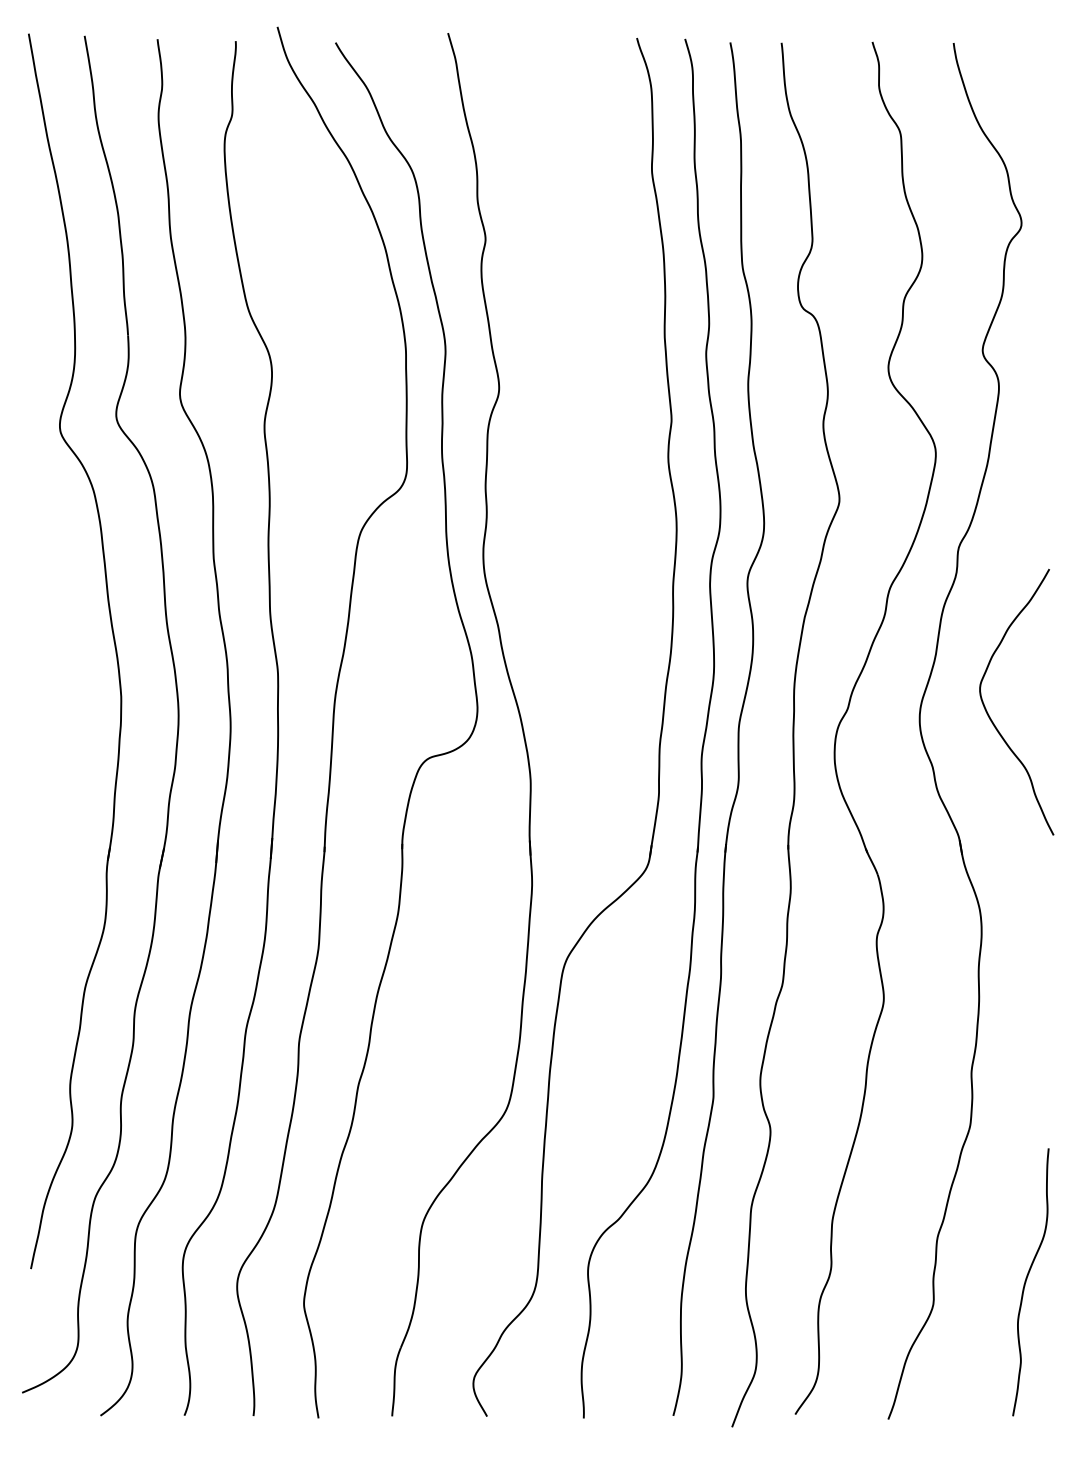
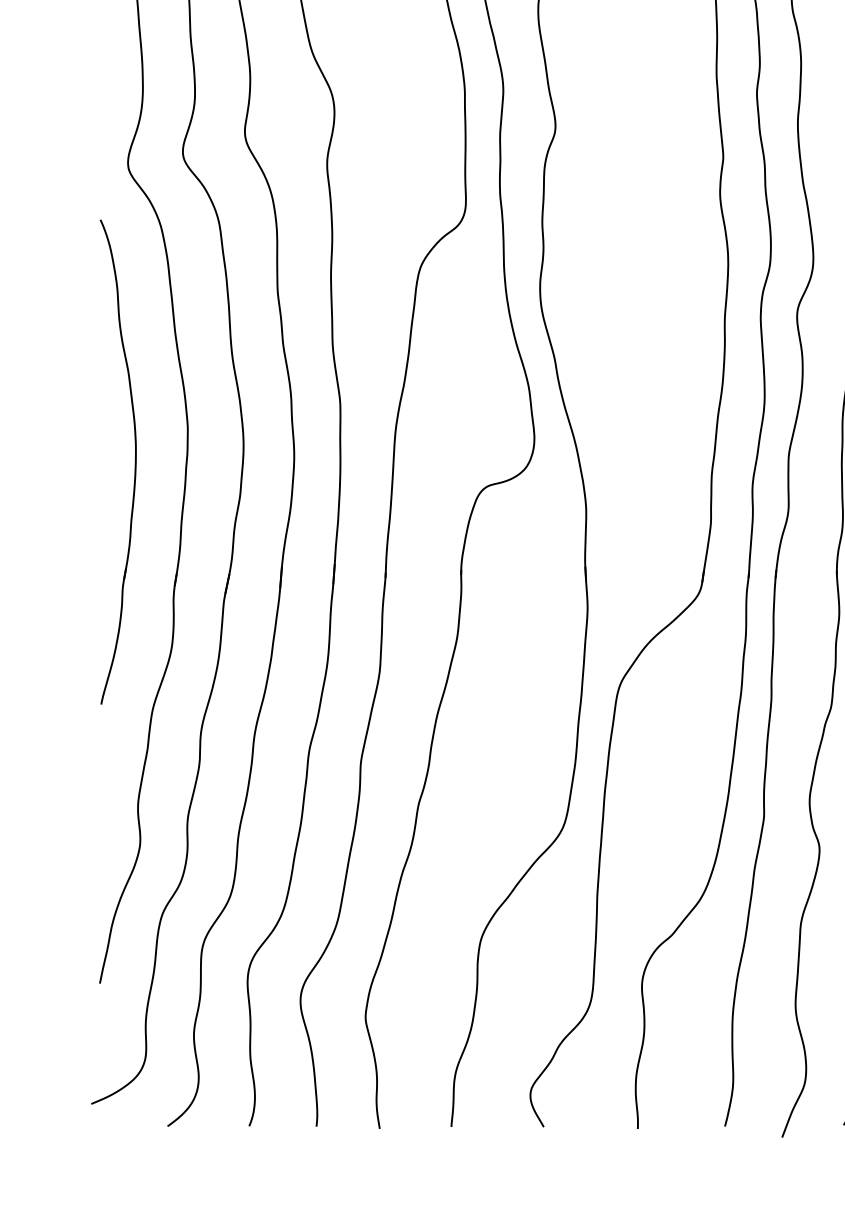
part: (66, 735) -> (134, 464), added

